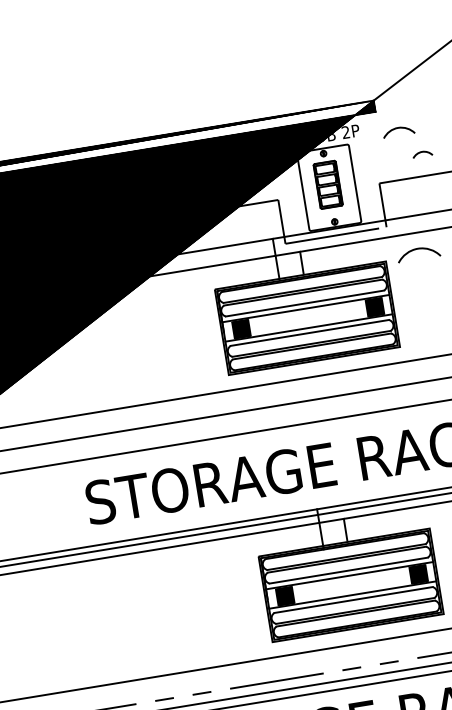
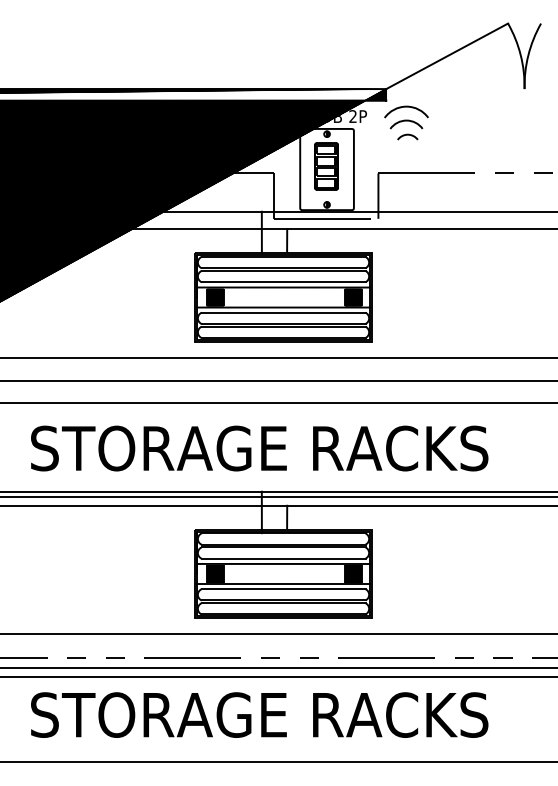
arc: (422, 152) -> (407, 135), moved
arc: (418, 249) -> (406, 107), moved

